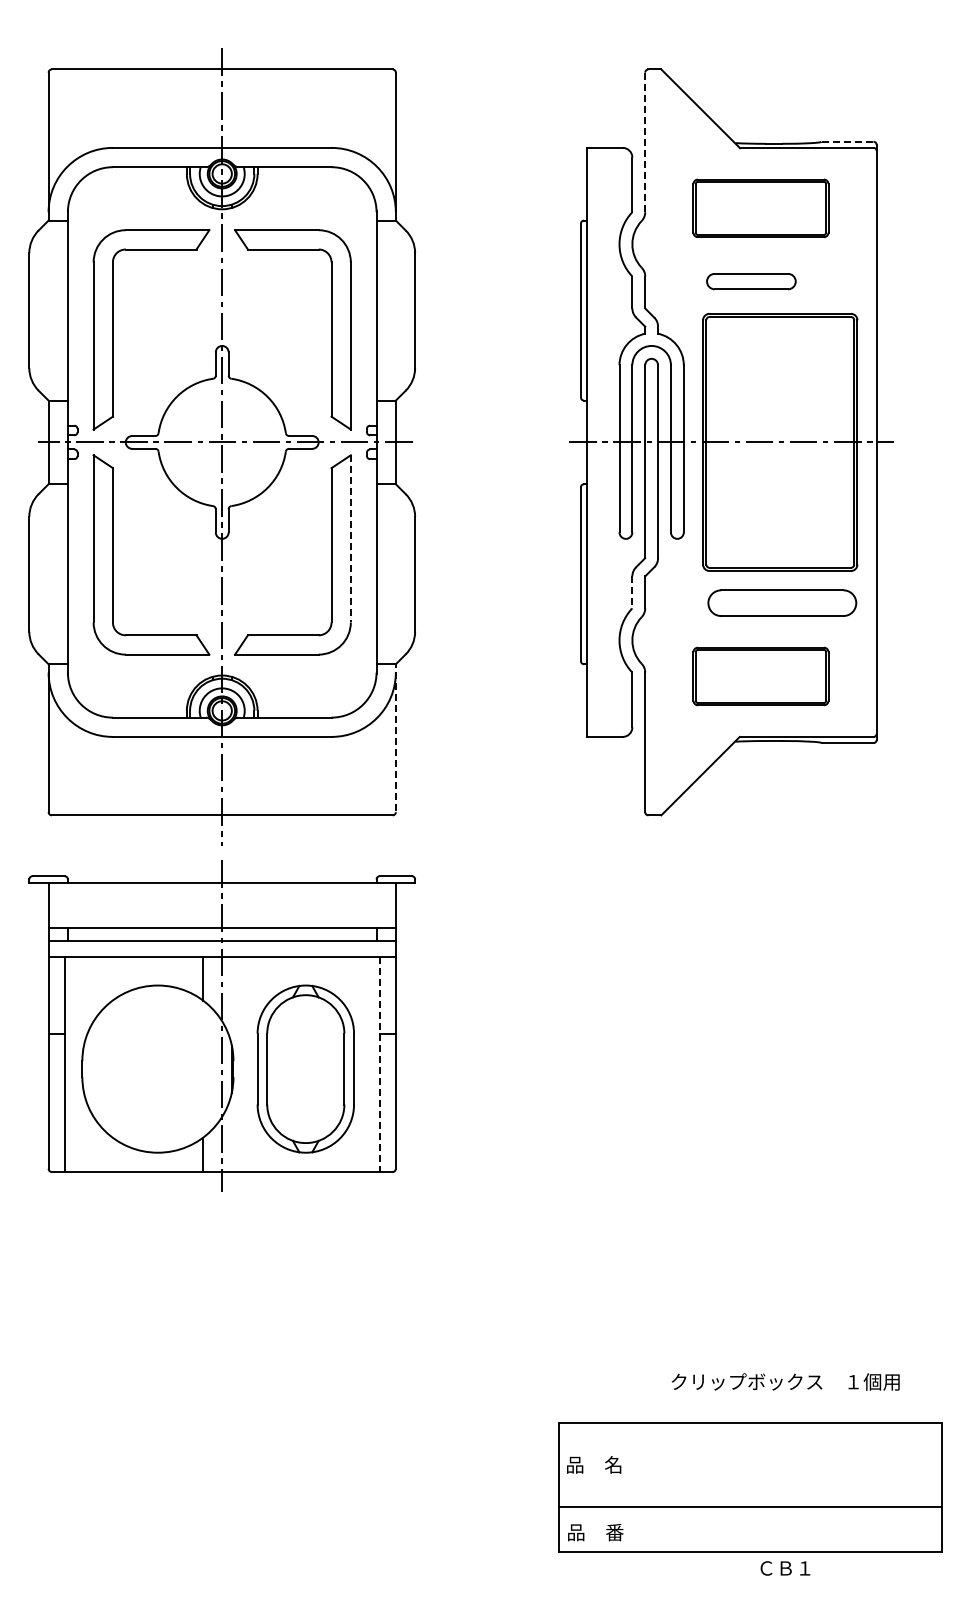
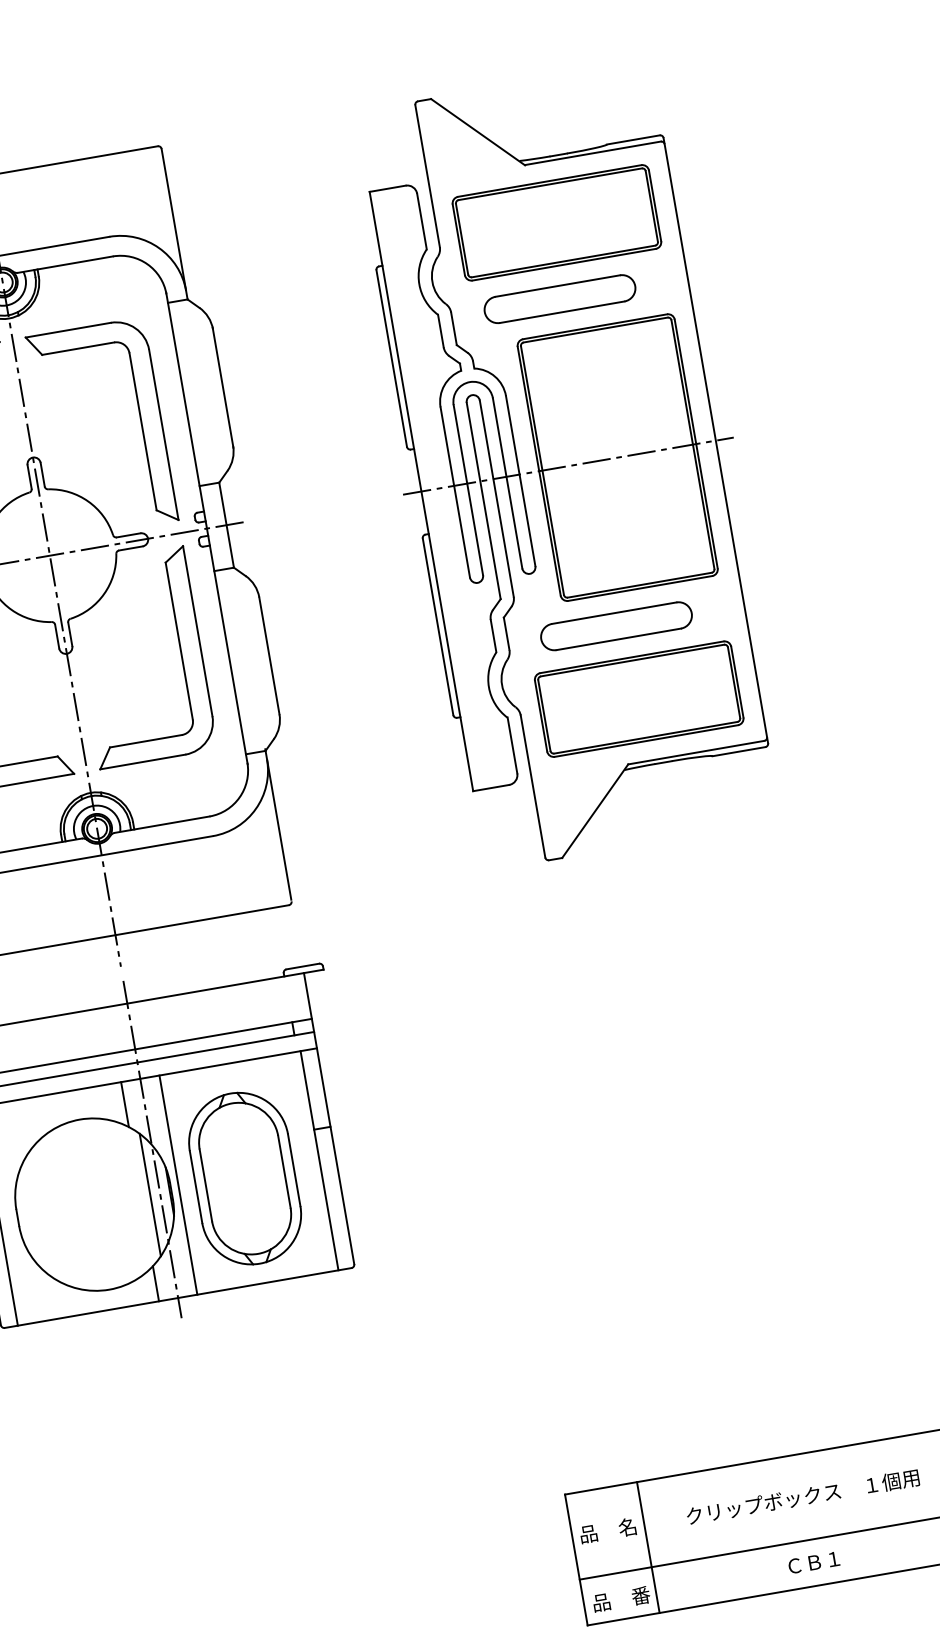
line: (847, 141) -> (633, 139), dashed -> solid
line: (645, 142) -> (427, 176), dashed -> solid
part: (760, 208) -> (556, 223), size x1.43
part: (751, 281) -> (560, 298), size x1.67
line: (350, 538) -> (197, 630), dashed -> solid
line: (632, 592) -> (493, 636), dashed -> solid
part: (782, 602) -> (616, 625), moved
part: (760, 676) -> (638, 699), size x1.43
line: (395, 736) -> (277, 824), dashed -> solid
line: (241, 1064) -> (178, 1185), added
line: (379, 1064) -> (319, 1160), dashed -> solid
line: (212, 1068) -> (150, 1194), added
text: (785, 1381) -> (802, 1496), moved
line: (629, 1487) -> (647, 1547), added
text: (785, 1568) -> (814, 1562), moved

